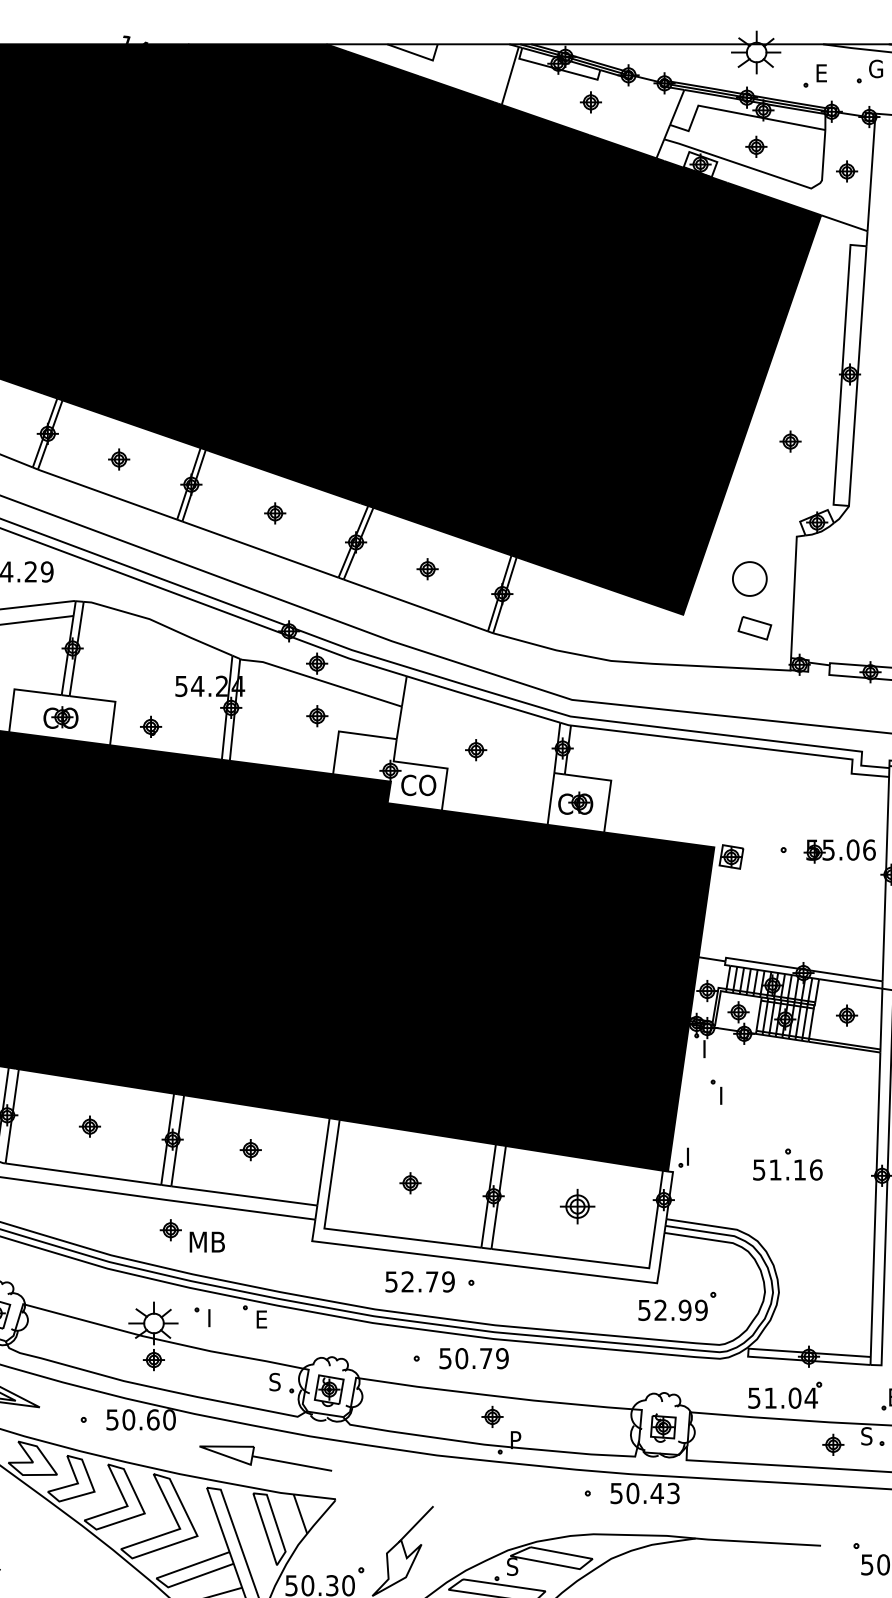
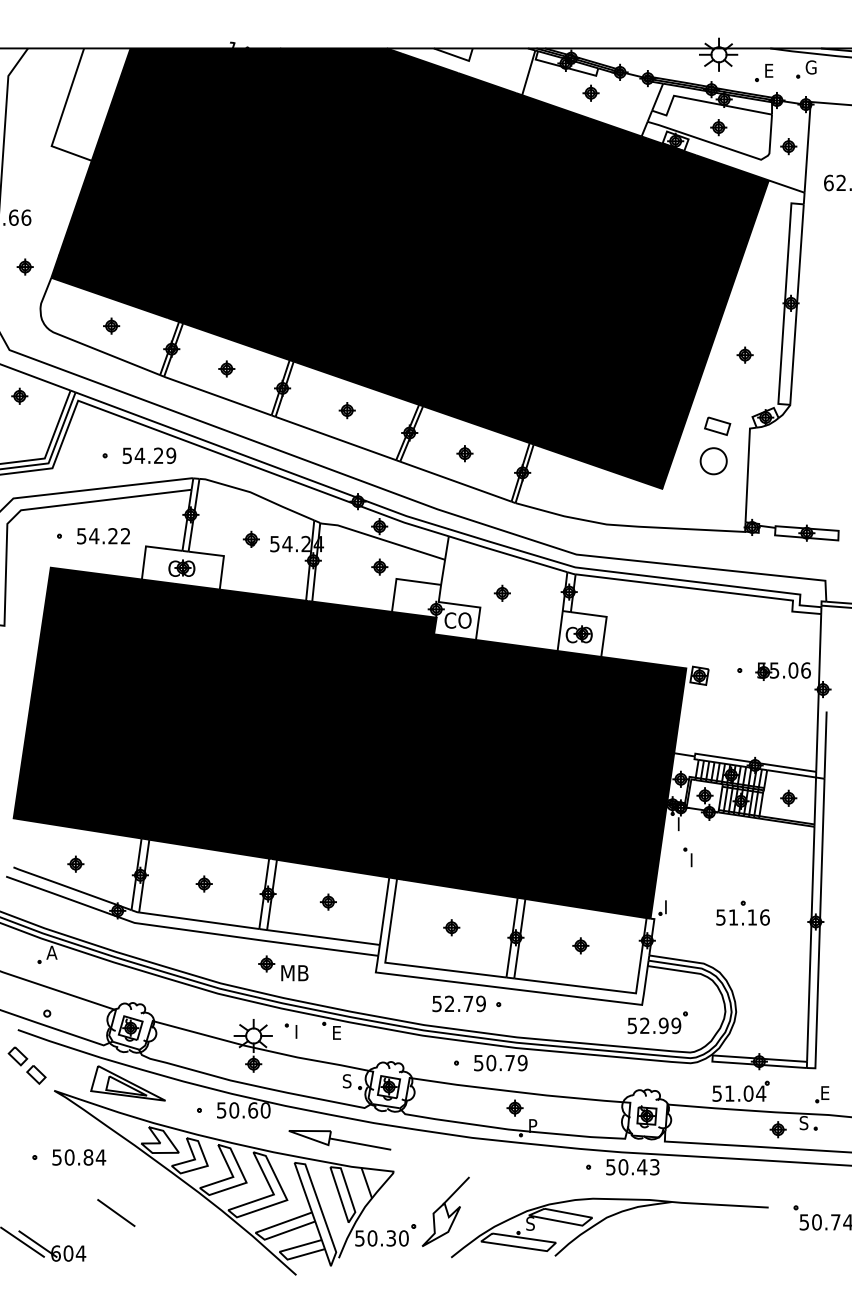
part: (754, 627) -> (717, 425), moved
part: (149, 725) -> (250, 538), moved
part: (577, 1206) -> (580, 945), size x0.62

